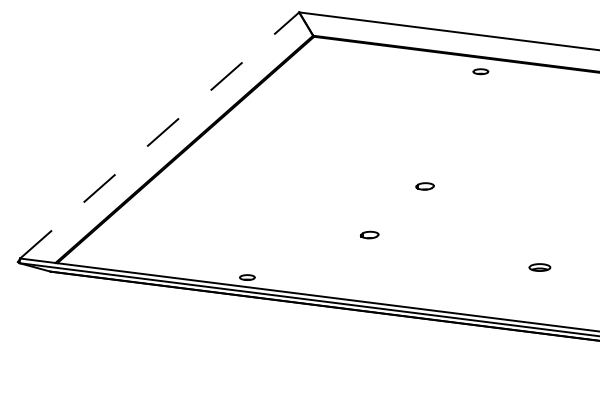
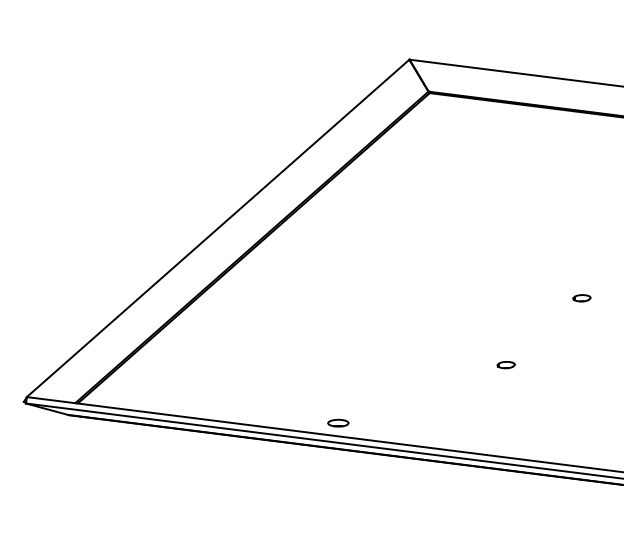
line: (159, 135) -> (217, 228), dashed -> solid
part: (424, 186) -> (581, 298), size x0.71
part: (369, 235) -> (505, 365), size x0.71

